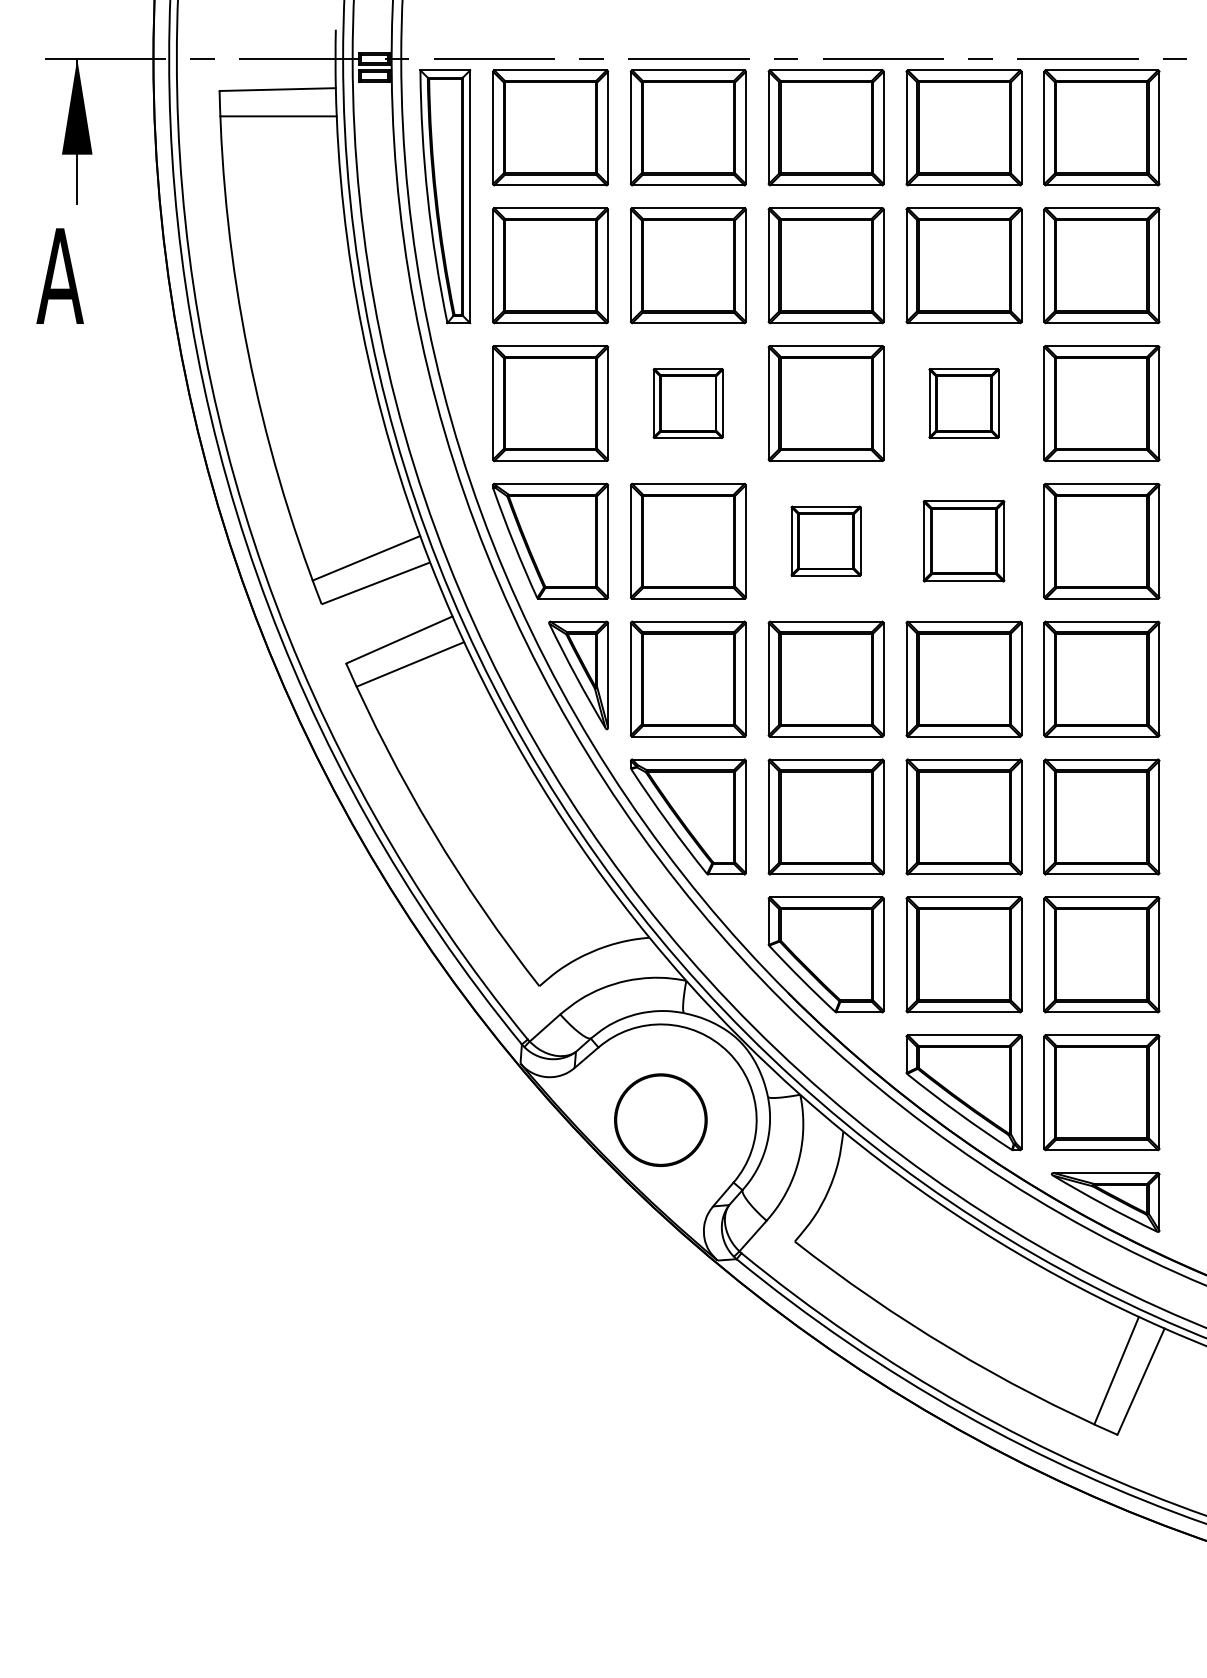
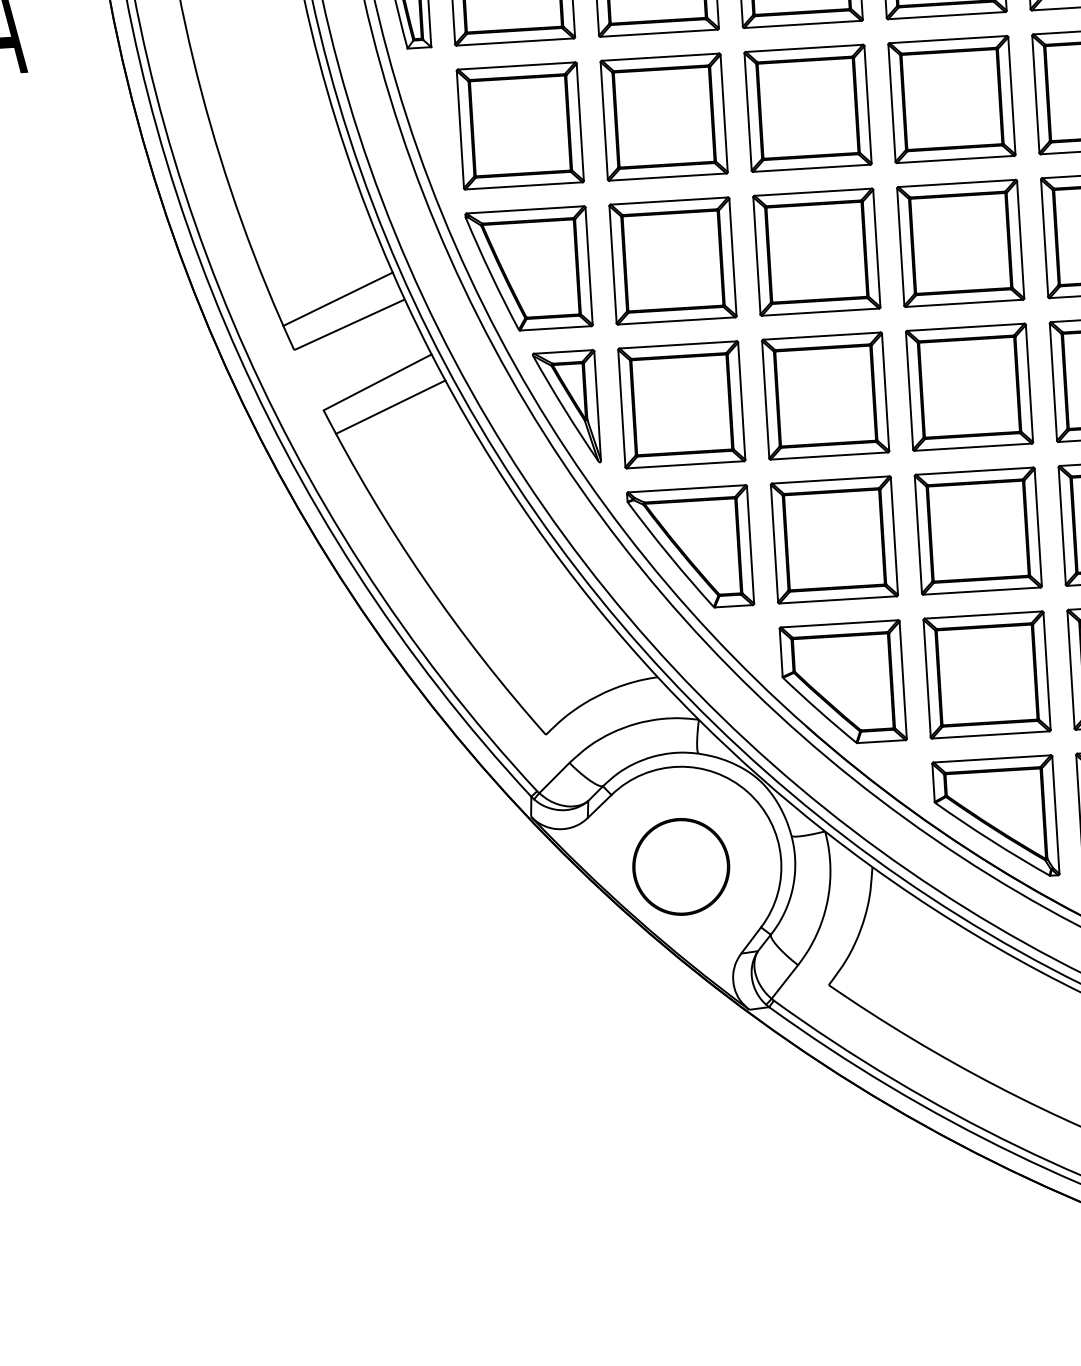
part: (687, 403) -> (663, 117), size x1.67
part: (963, 403) -> (951, 99), size x1.67
part: (825, 540) -> (816, 251), size x1.67
part: (963, 540) -> (960, 242), size x1.43

